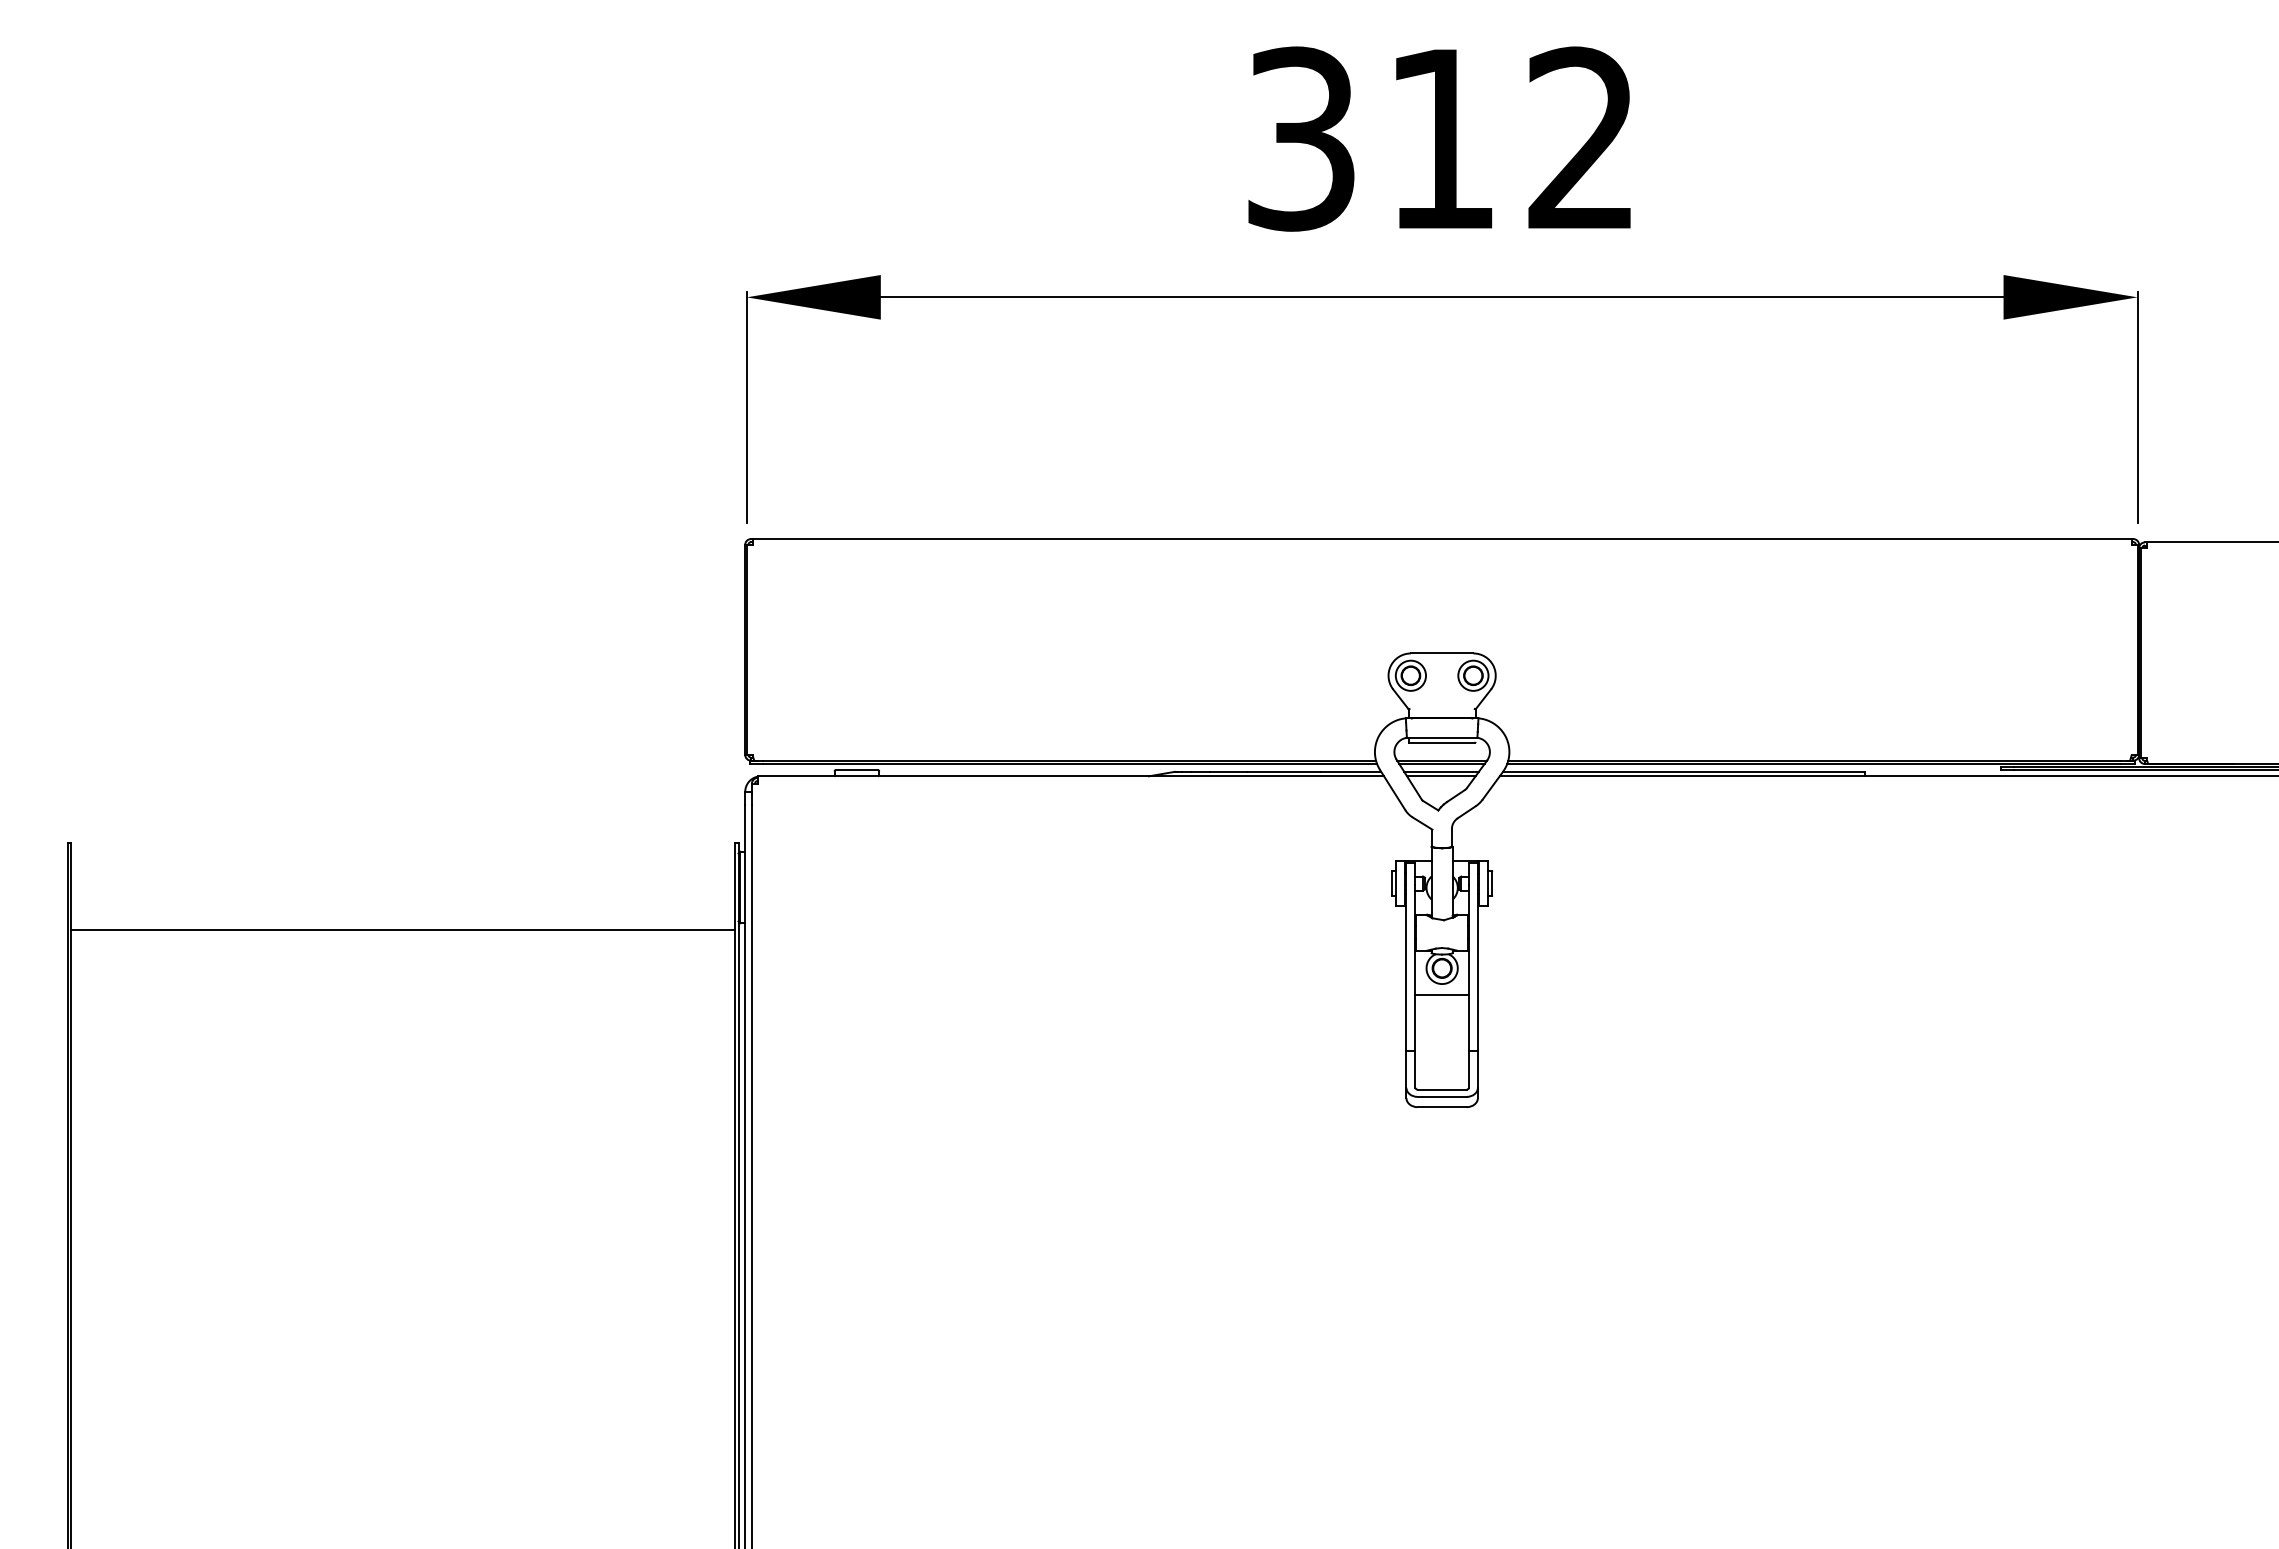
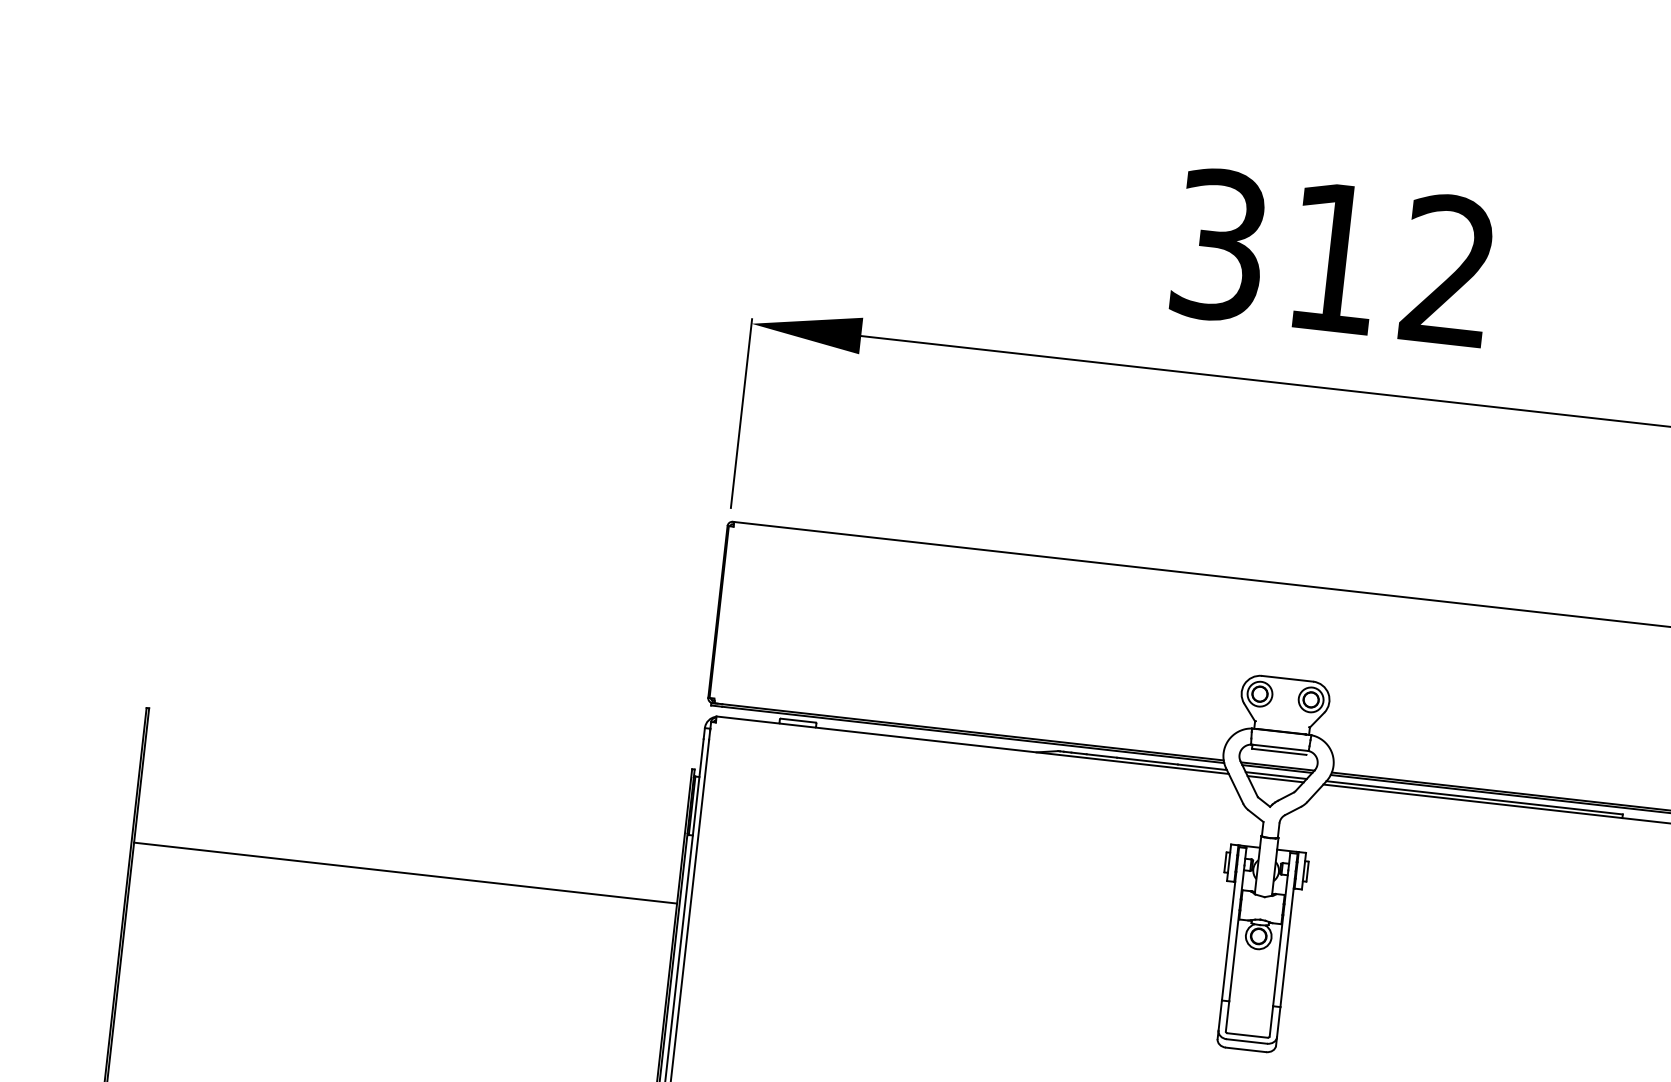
line: (403, 929) -> (405, 873), moved
line: (1441, 995) -> (1255, 958), removed

